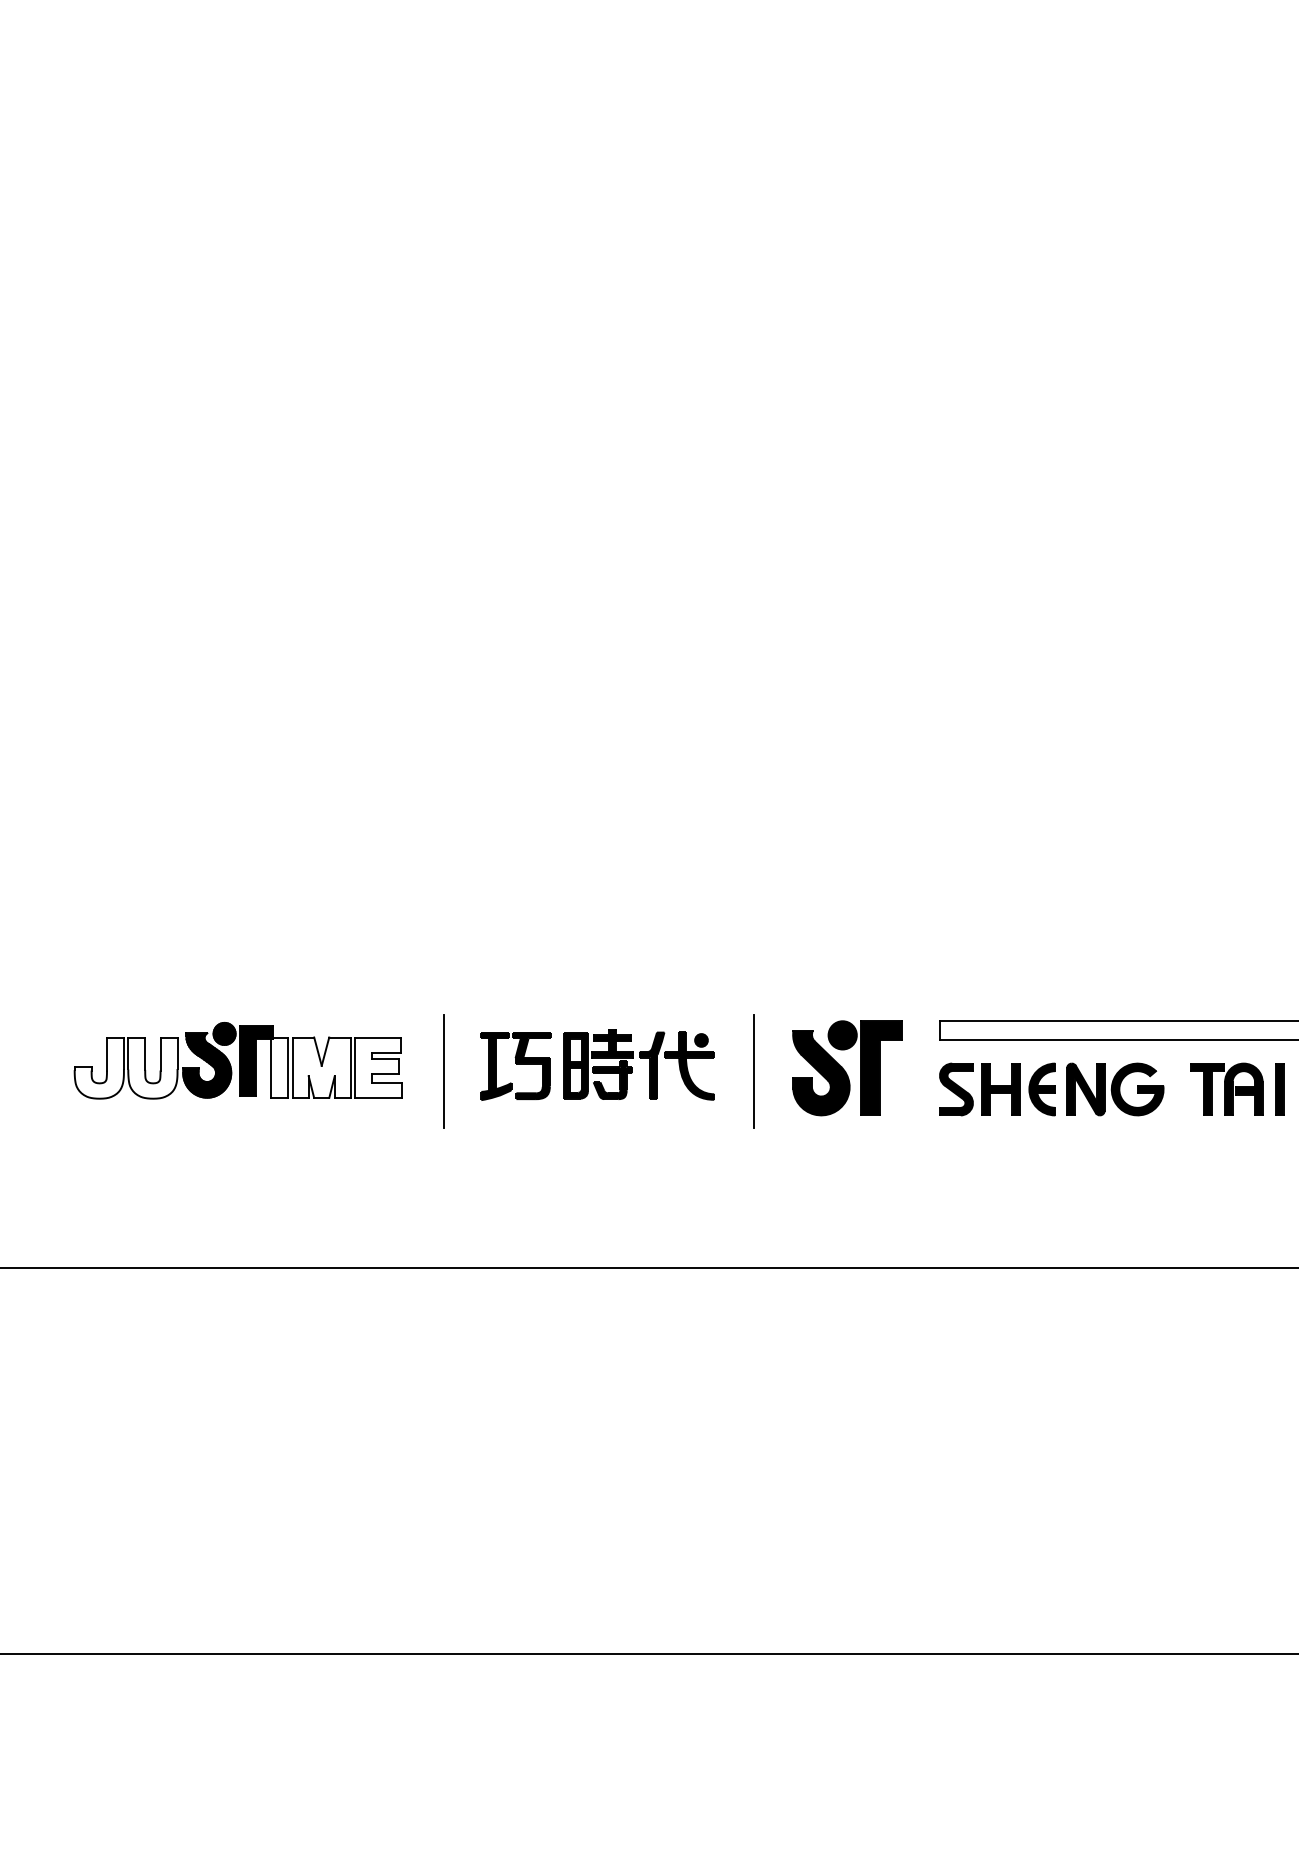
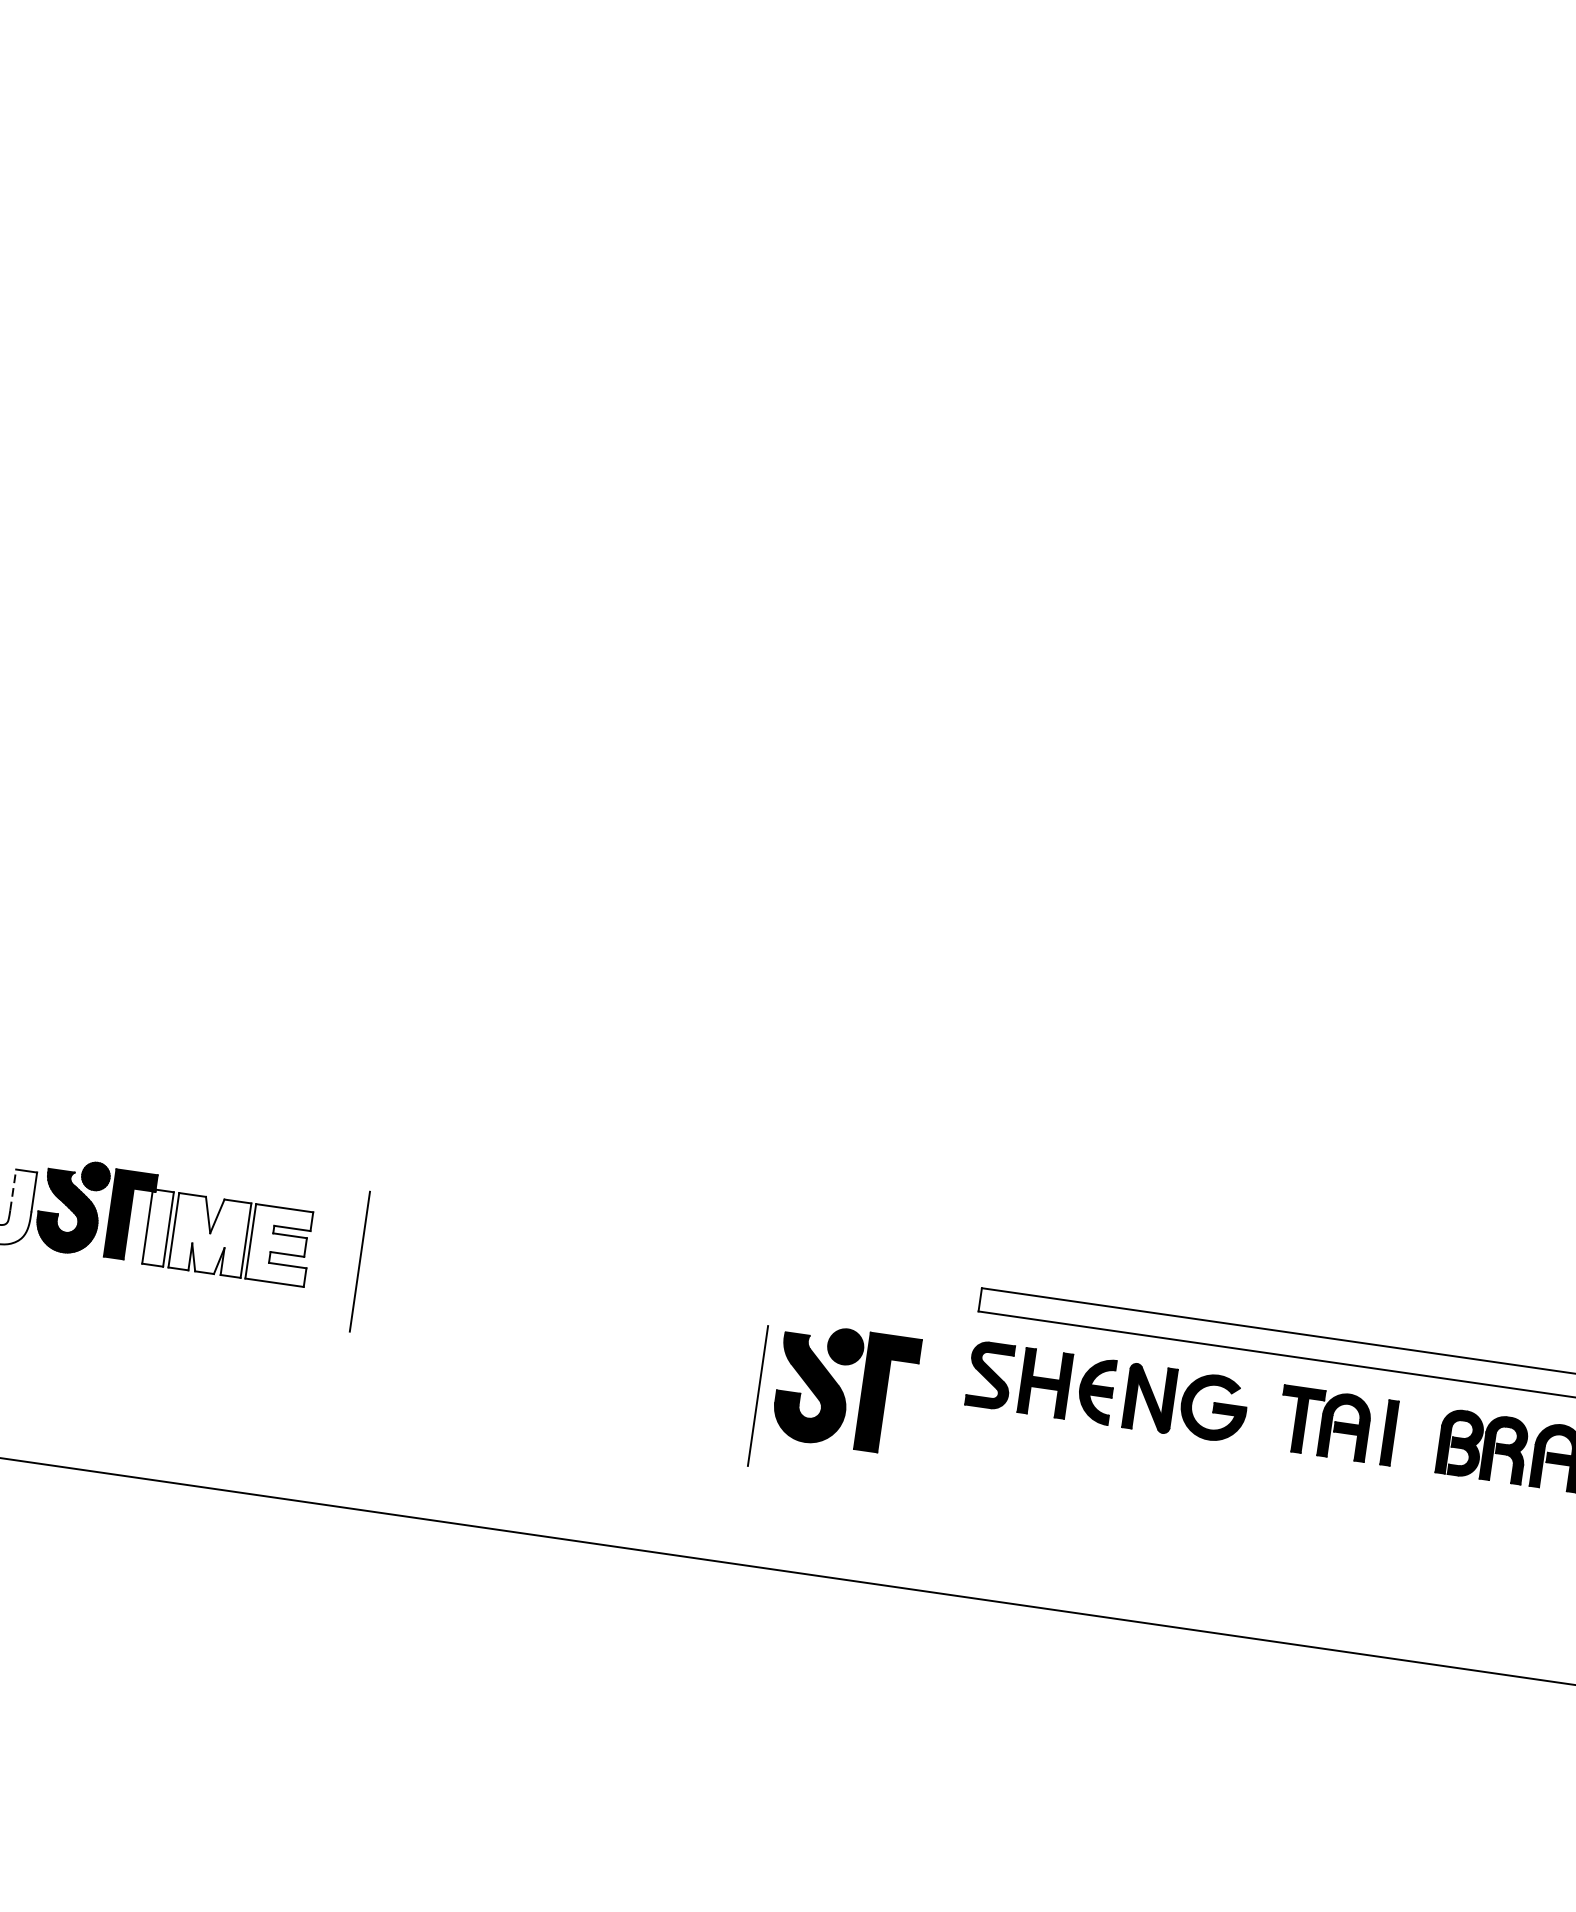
line: (160, 1054) -> (13, 1190), solid -> dashed
part: (597, 1064) -> (551, 1280), removed
part: (847, 1068) -> (845, 1388), moved
line: (753, 1071) -> (757, 1396), moved

